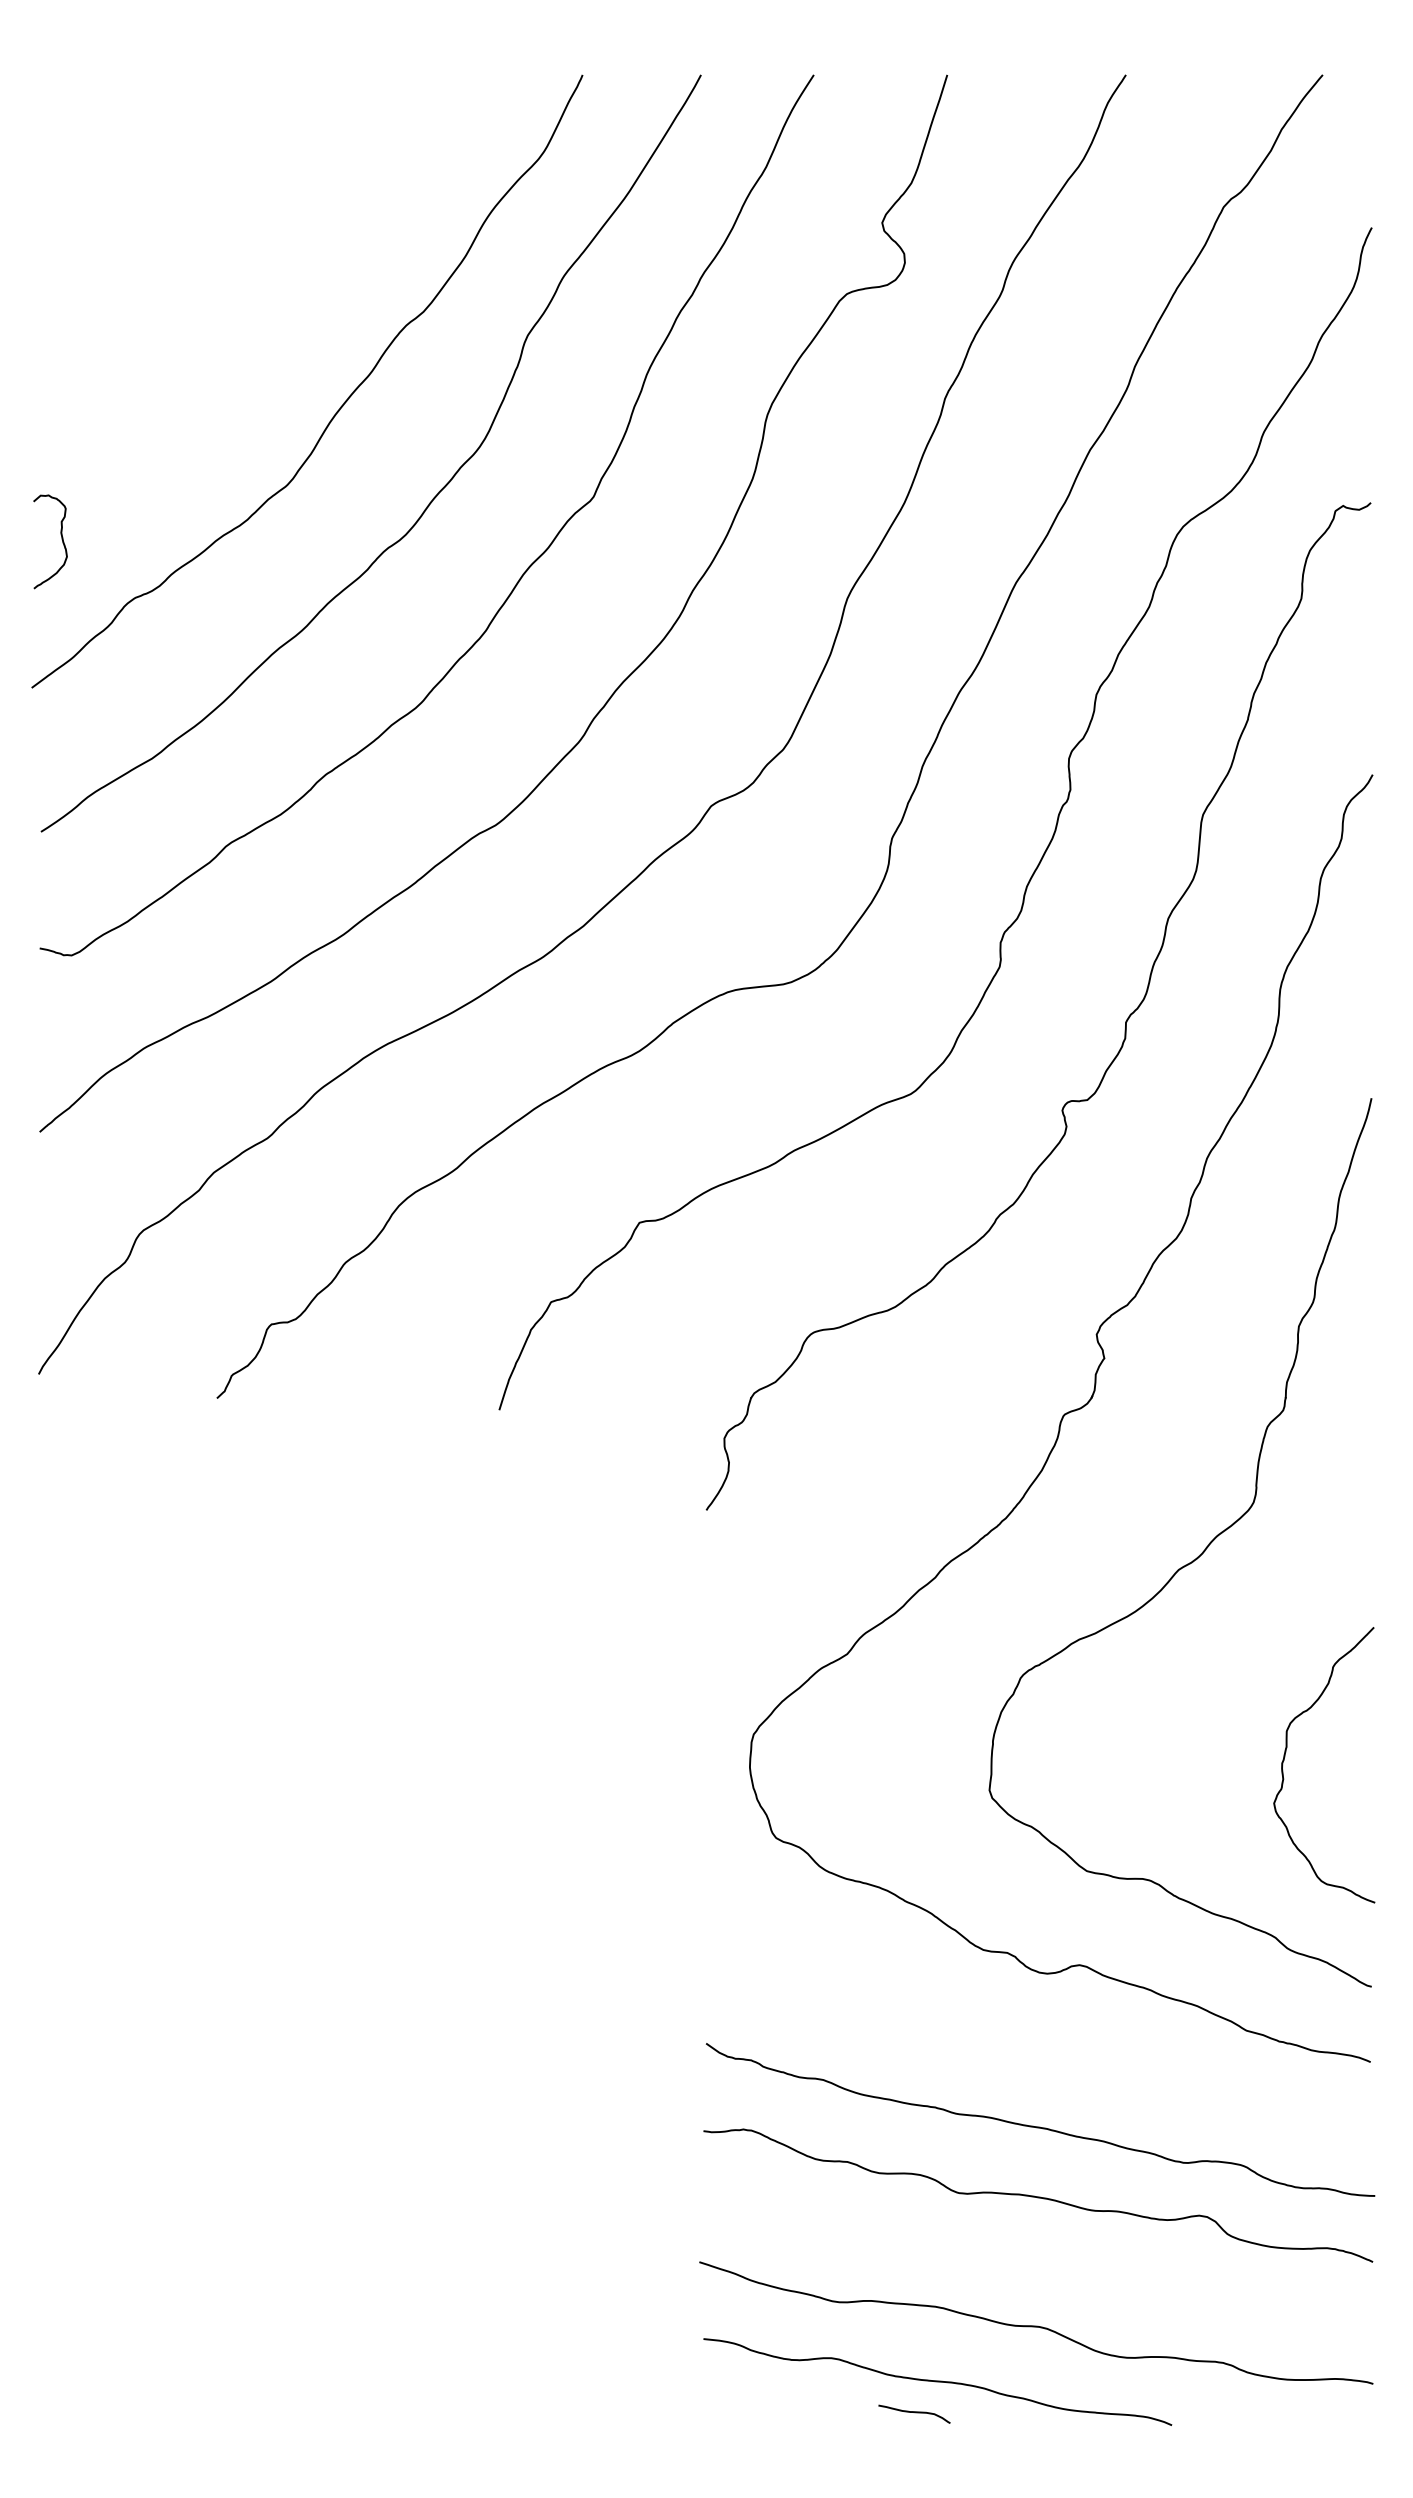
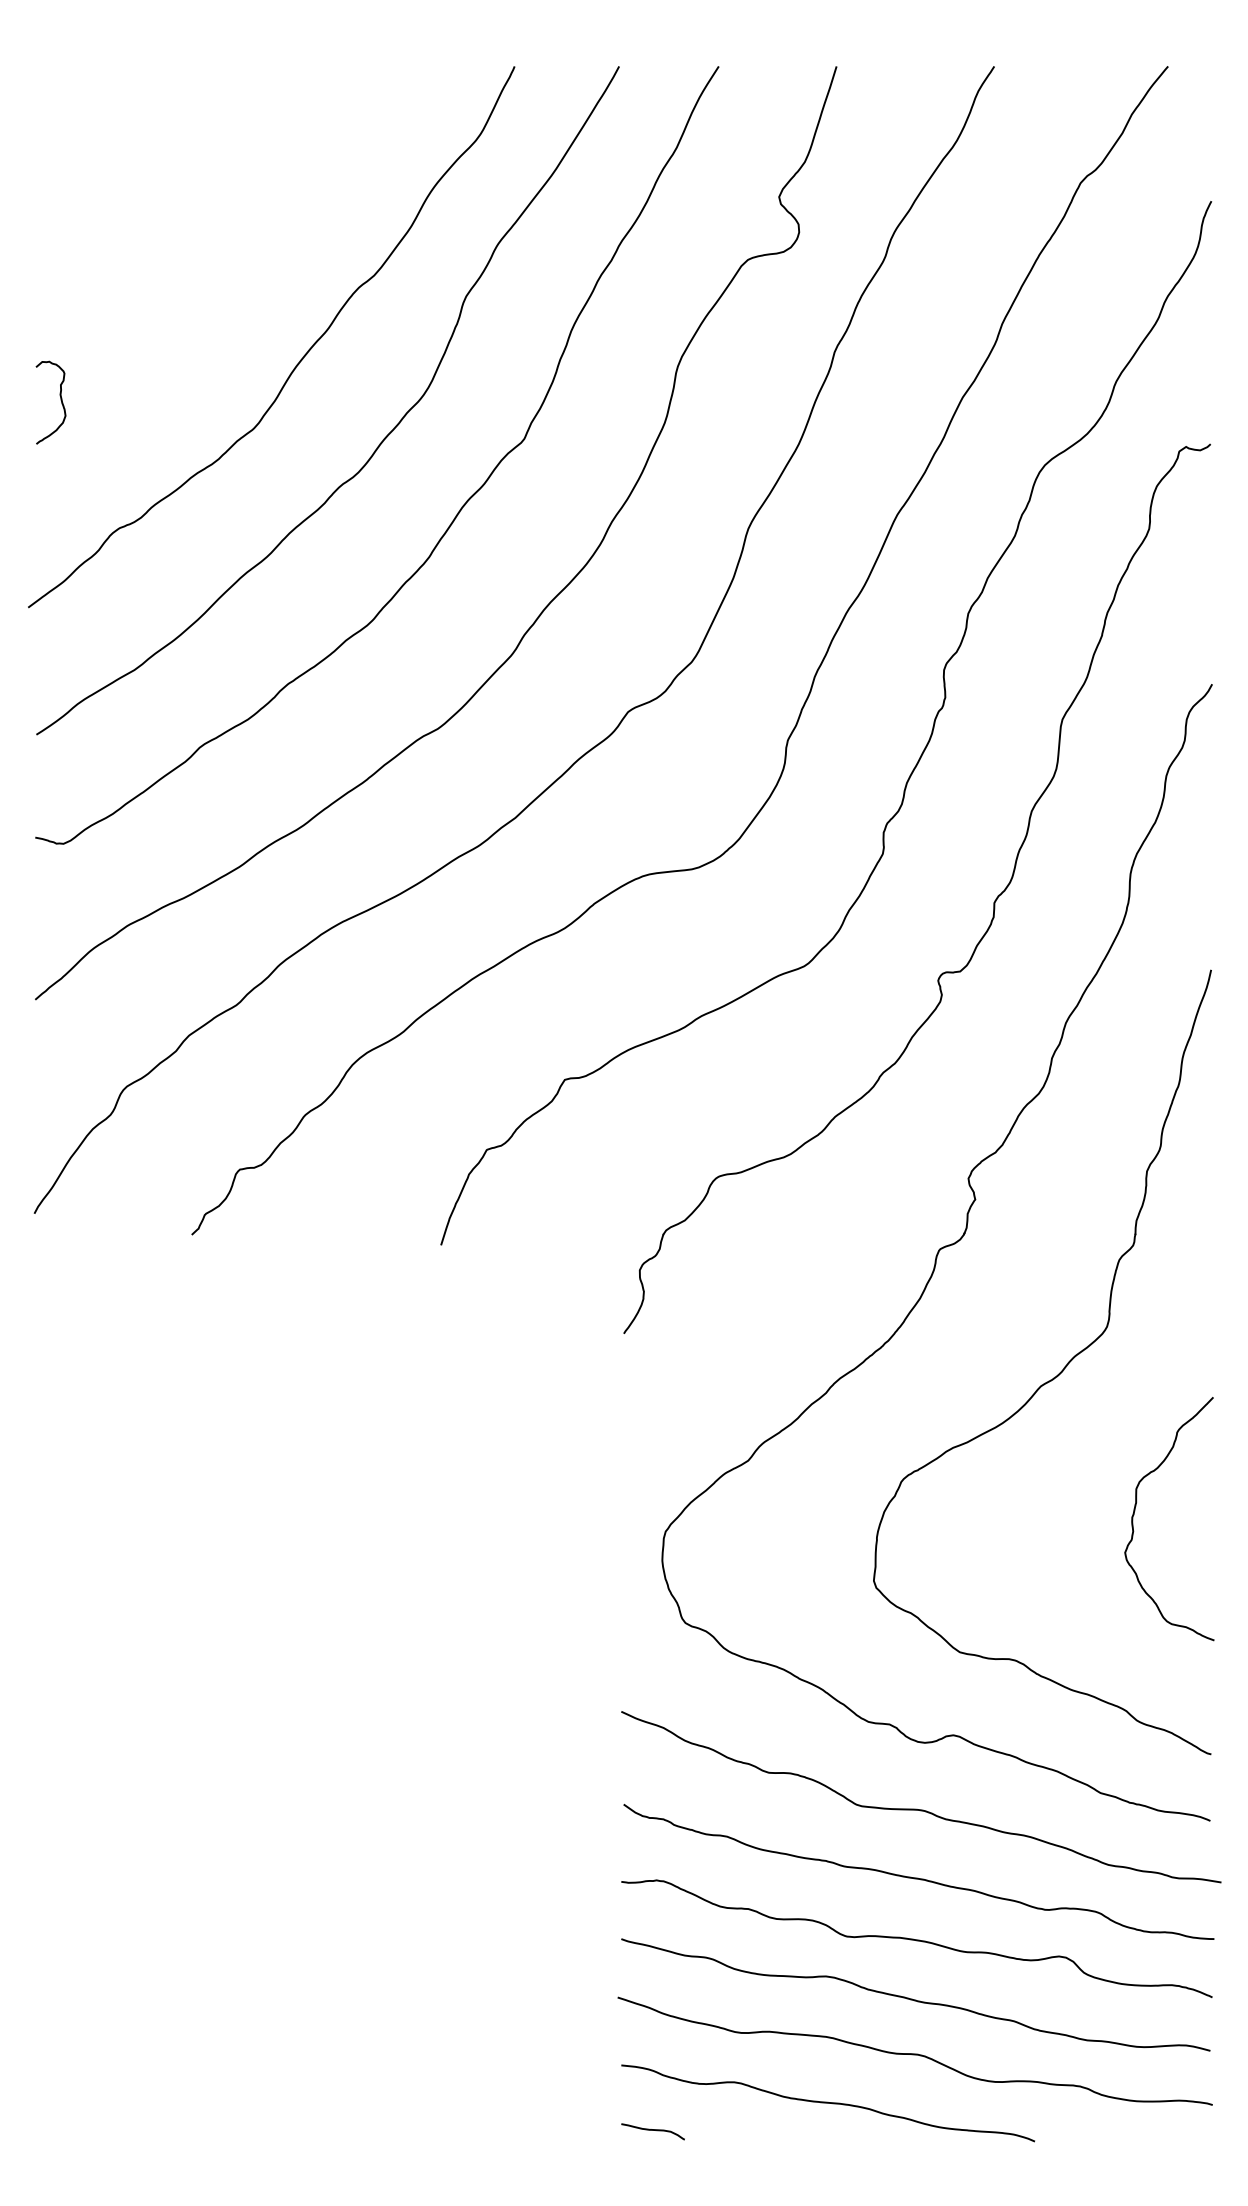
curve: (61, 539) -> (60, 400), moved
curve: (1285, 1757) -> (1135, 1512), moved
curve: (1040, 2048) -> (918, 1808), added
curve: (1033, 2263) -> (912, 1998), added
curve: (914, 2413) -> (653, 2131), moved

